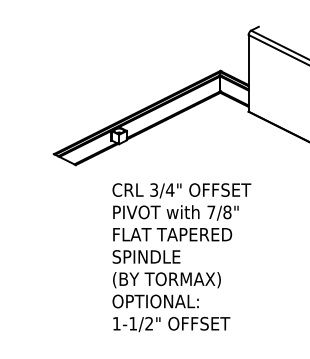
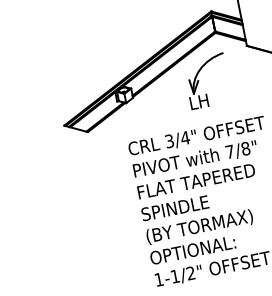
part: (195, 136) -> (199, 80), added

